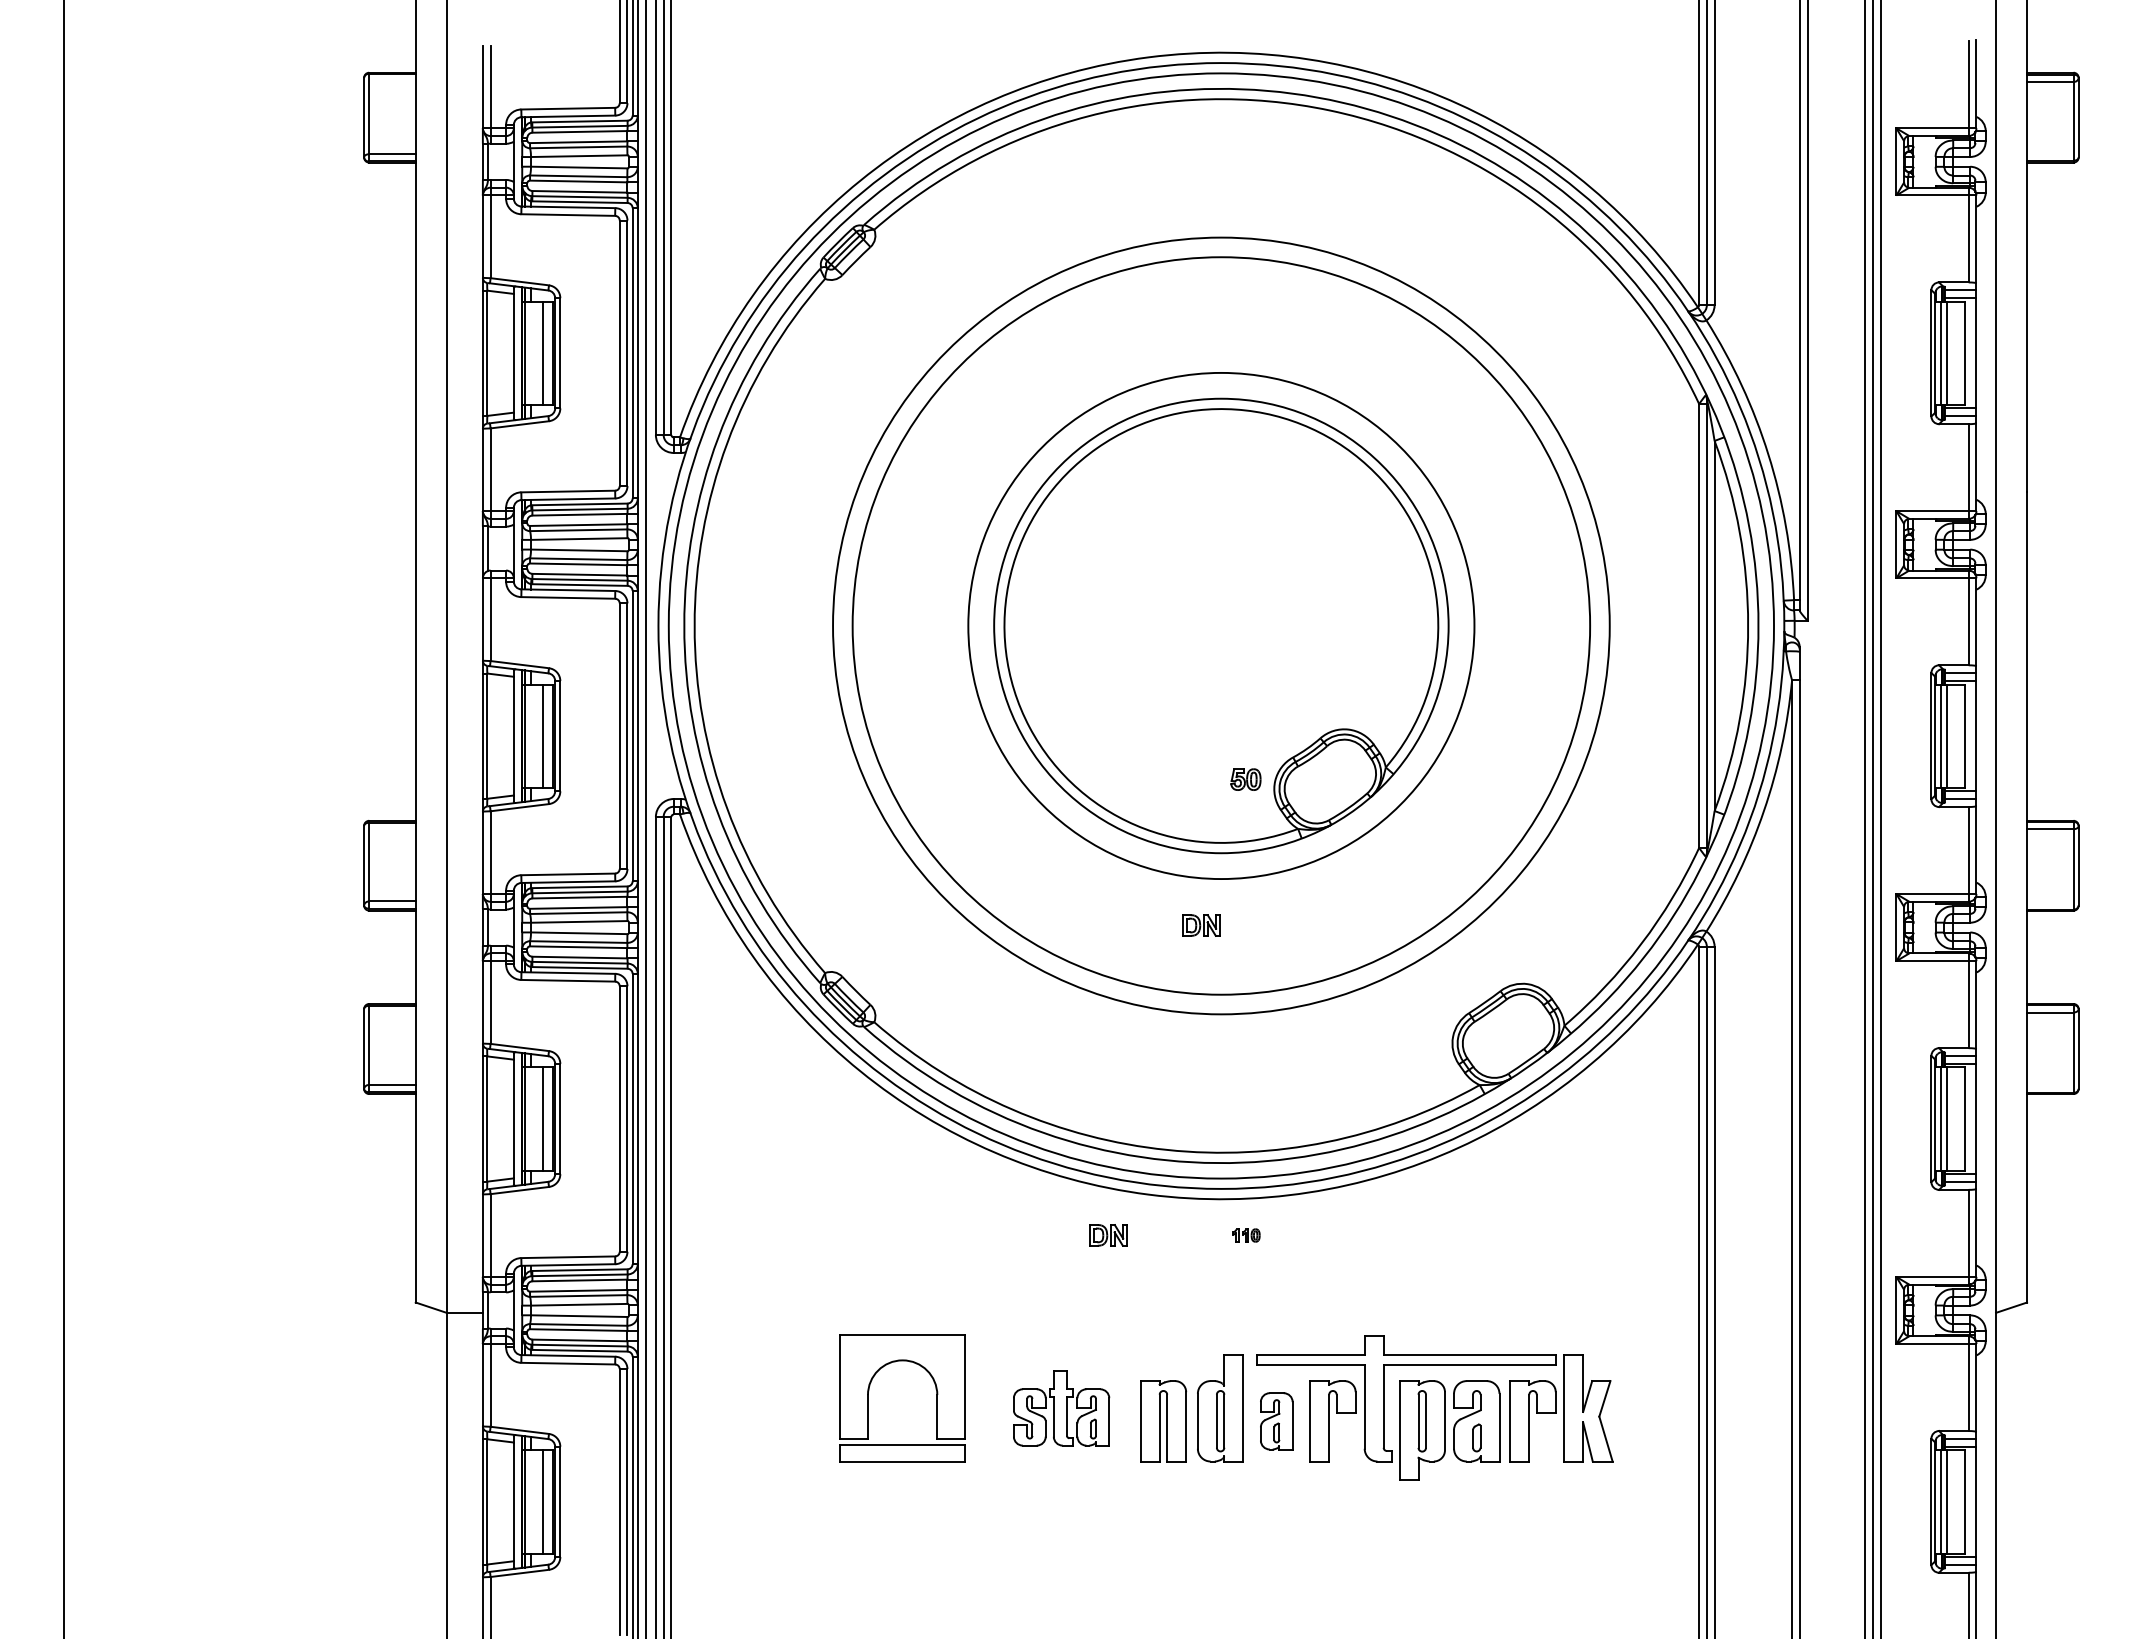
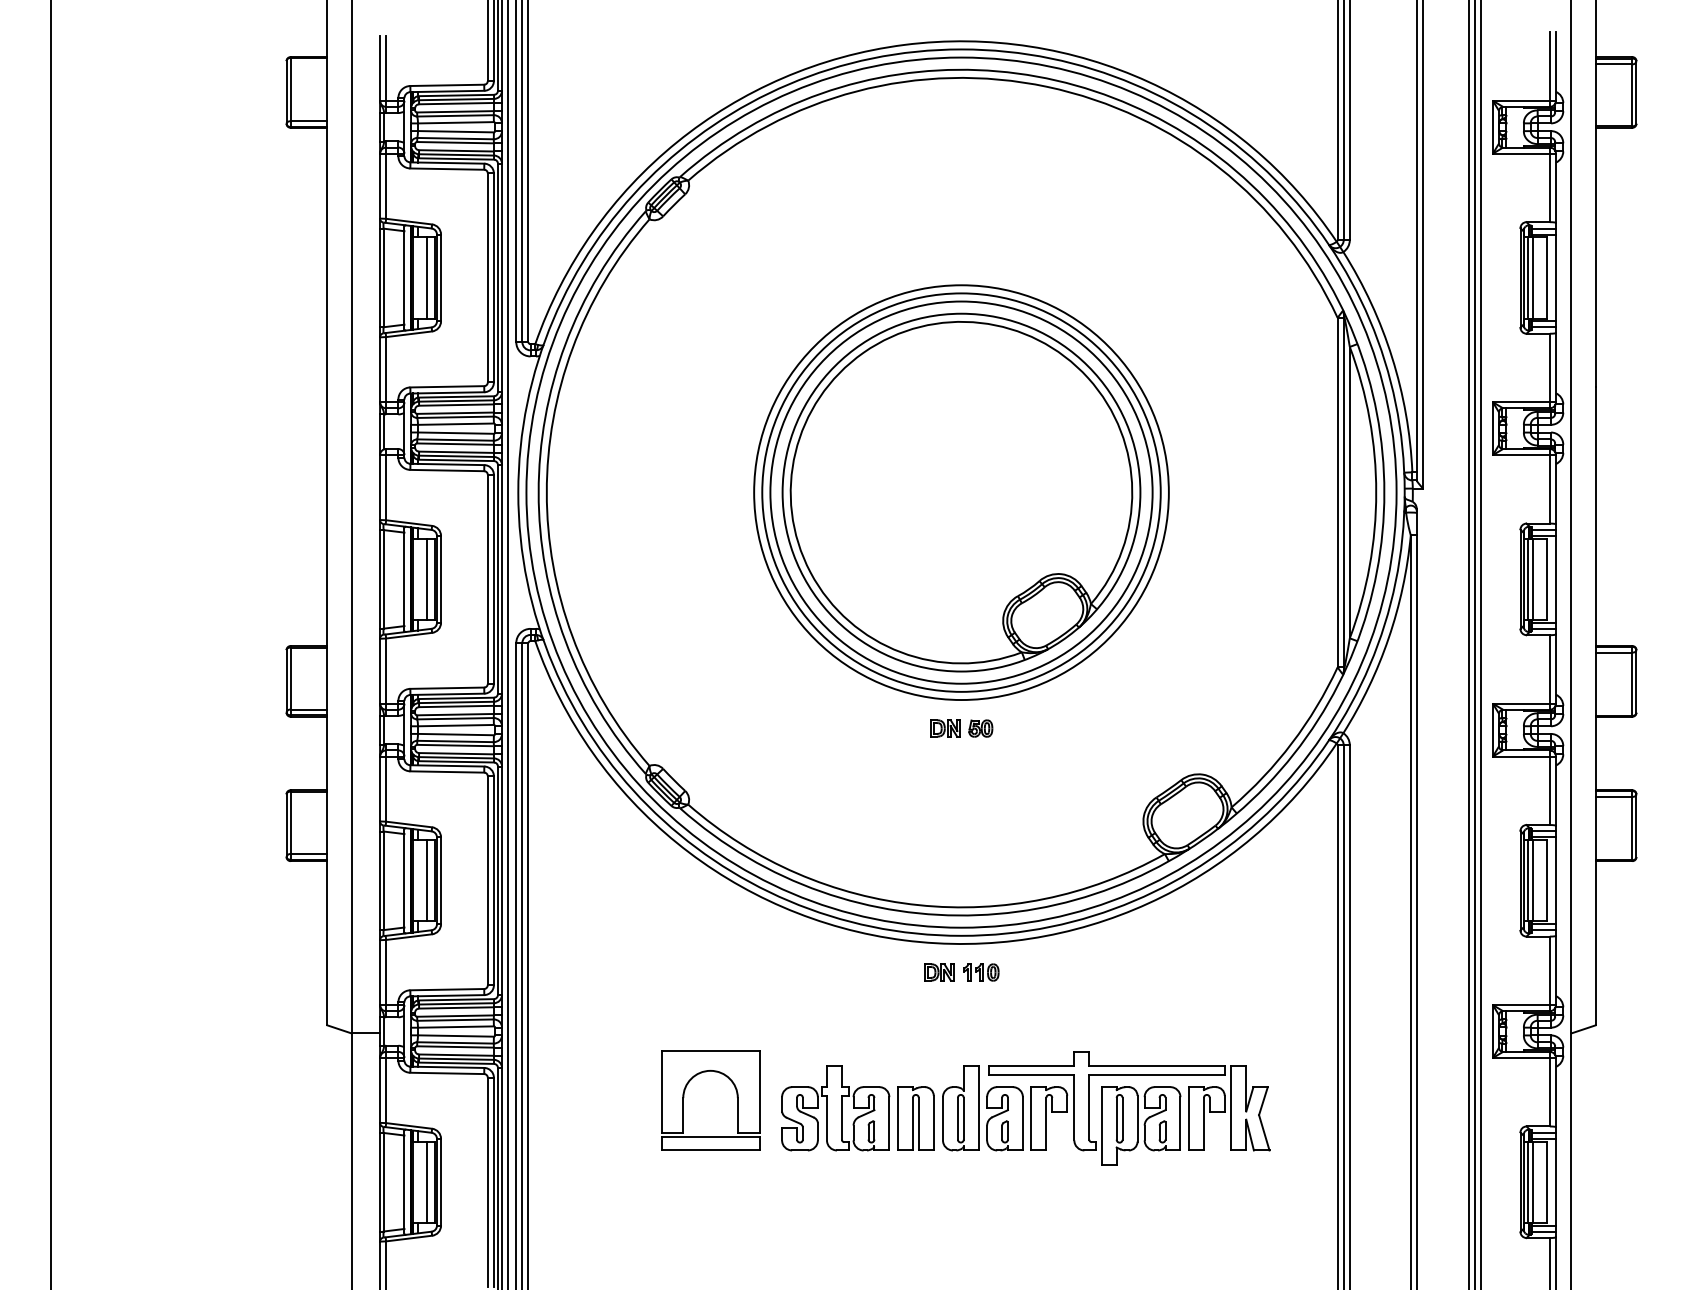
circle: (1221, 625) -> (961, 492), size x0.62
circle: (1221, 625) -> (961, 492), size x0.71
part: (1245, 779) -> (980, 728), moved
part: (1108, 1235) -> (939, 972), moved
part: (1246, 1235) -> (981, 972), size x1.67
part: (1061, 1408) -> (835, 1108), size x1.43
part: (1276, 1421) -> (1004, 1118), size x1.43

